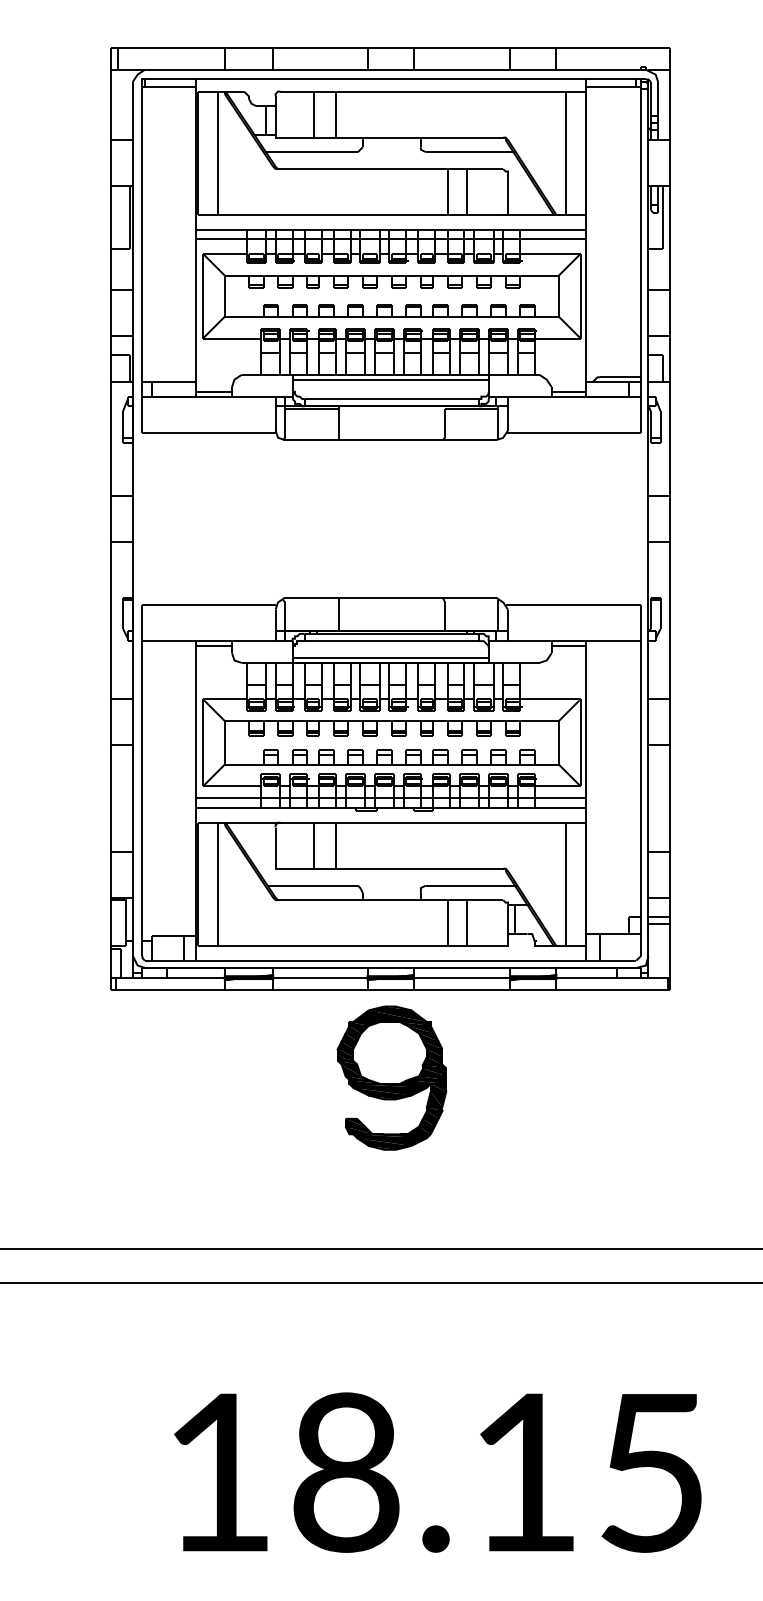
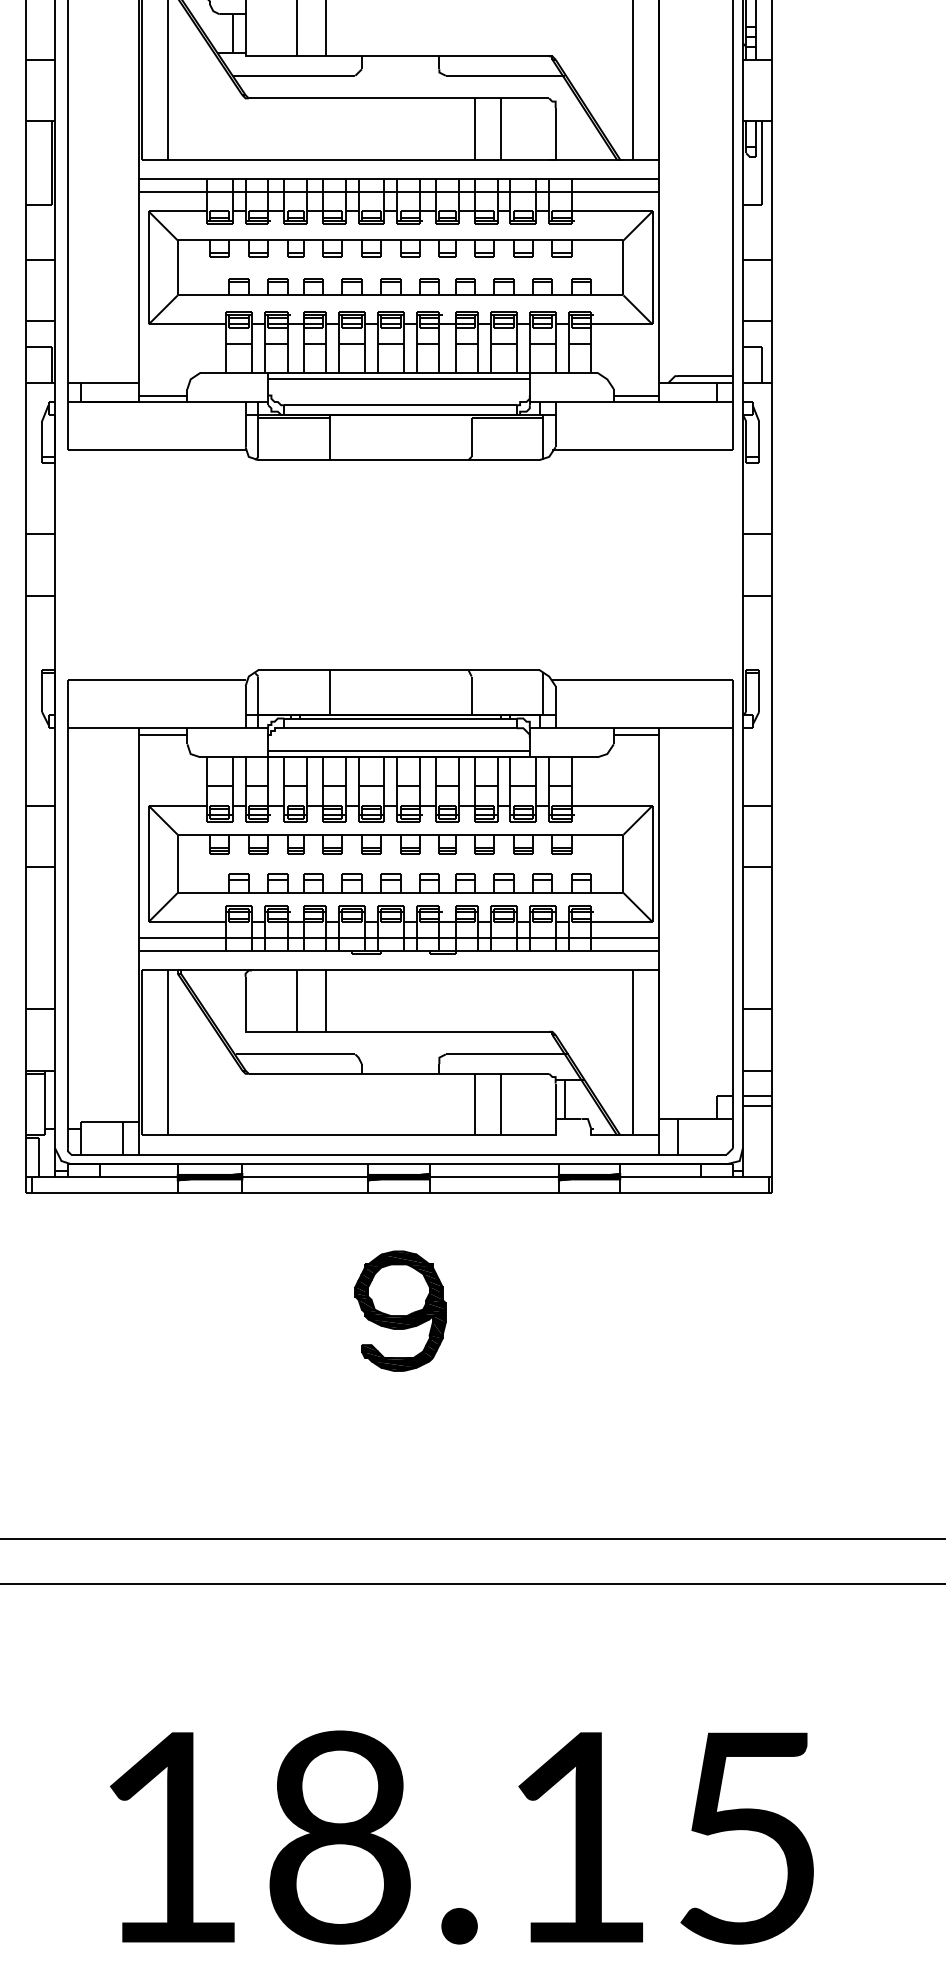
part: (391, 1077) -> (400, 1310), size x0.62

